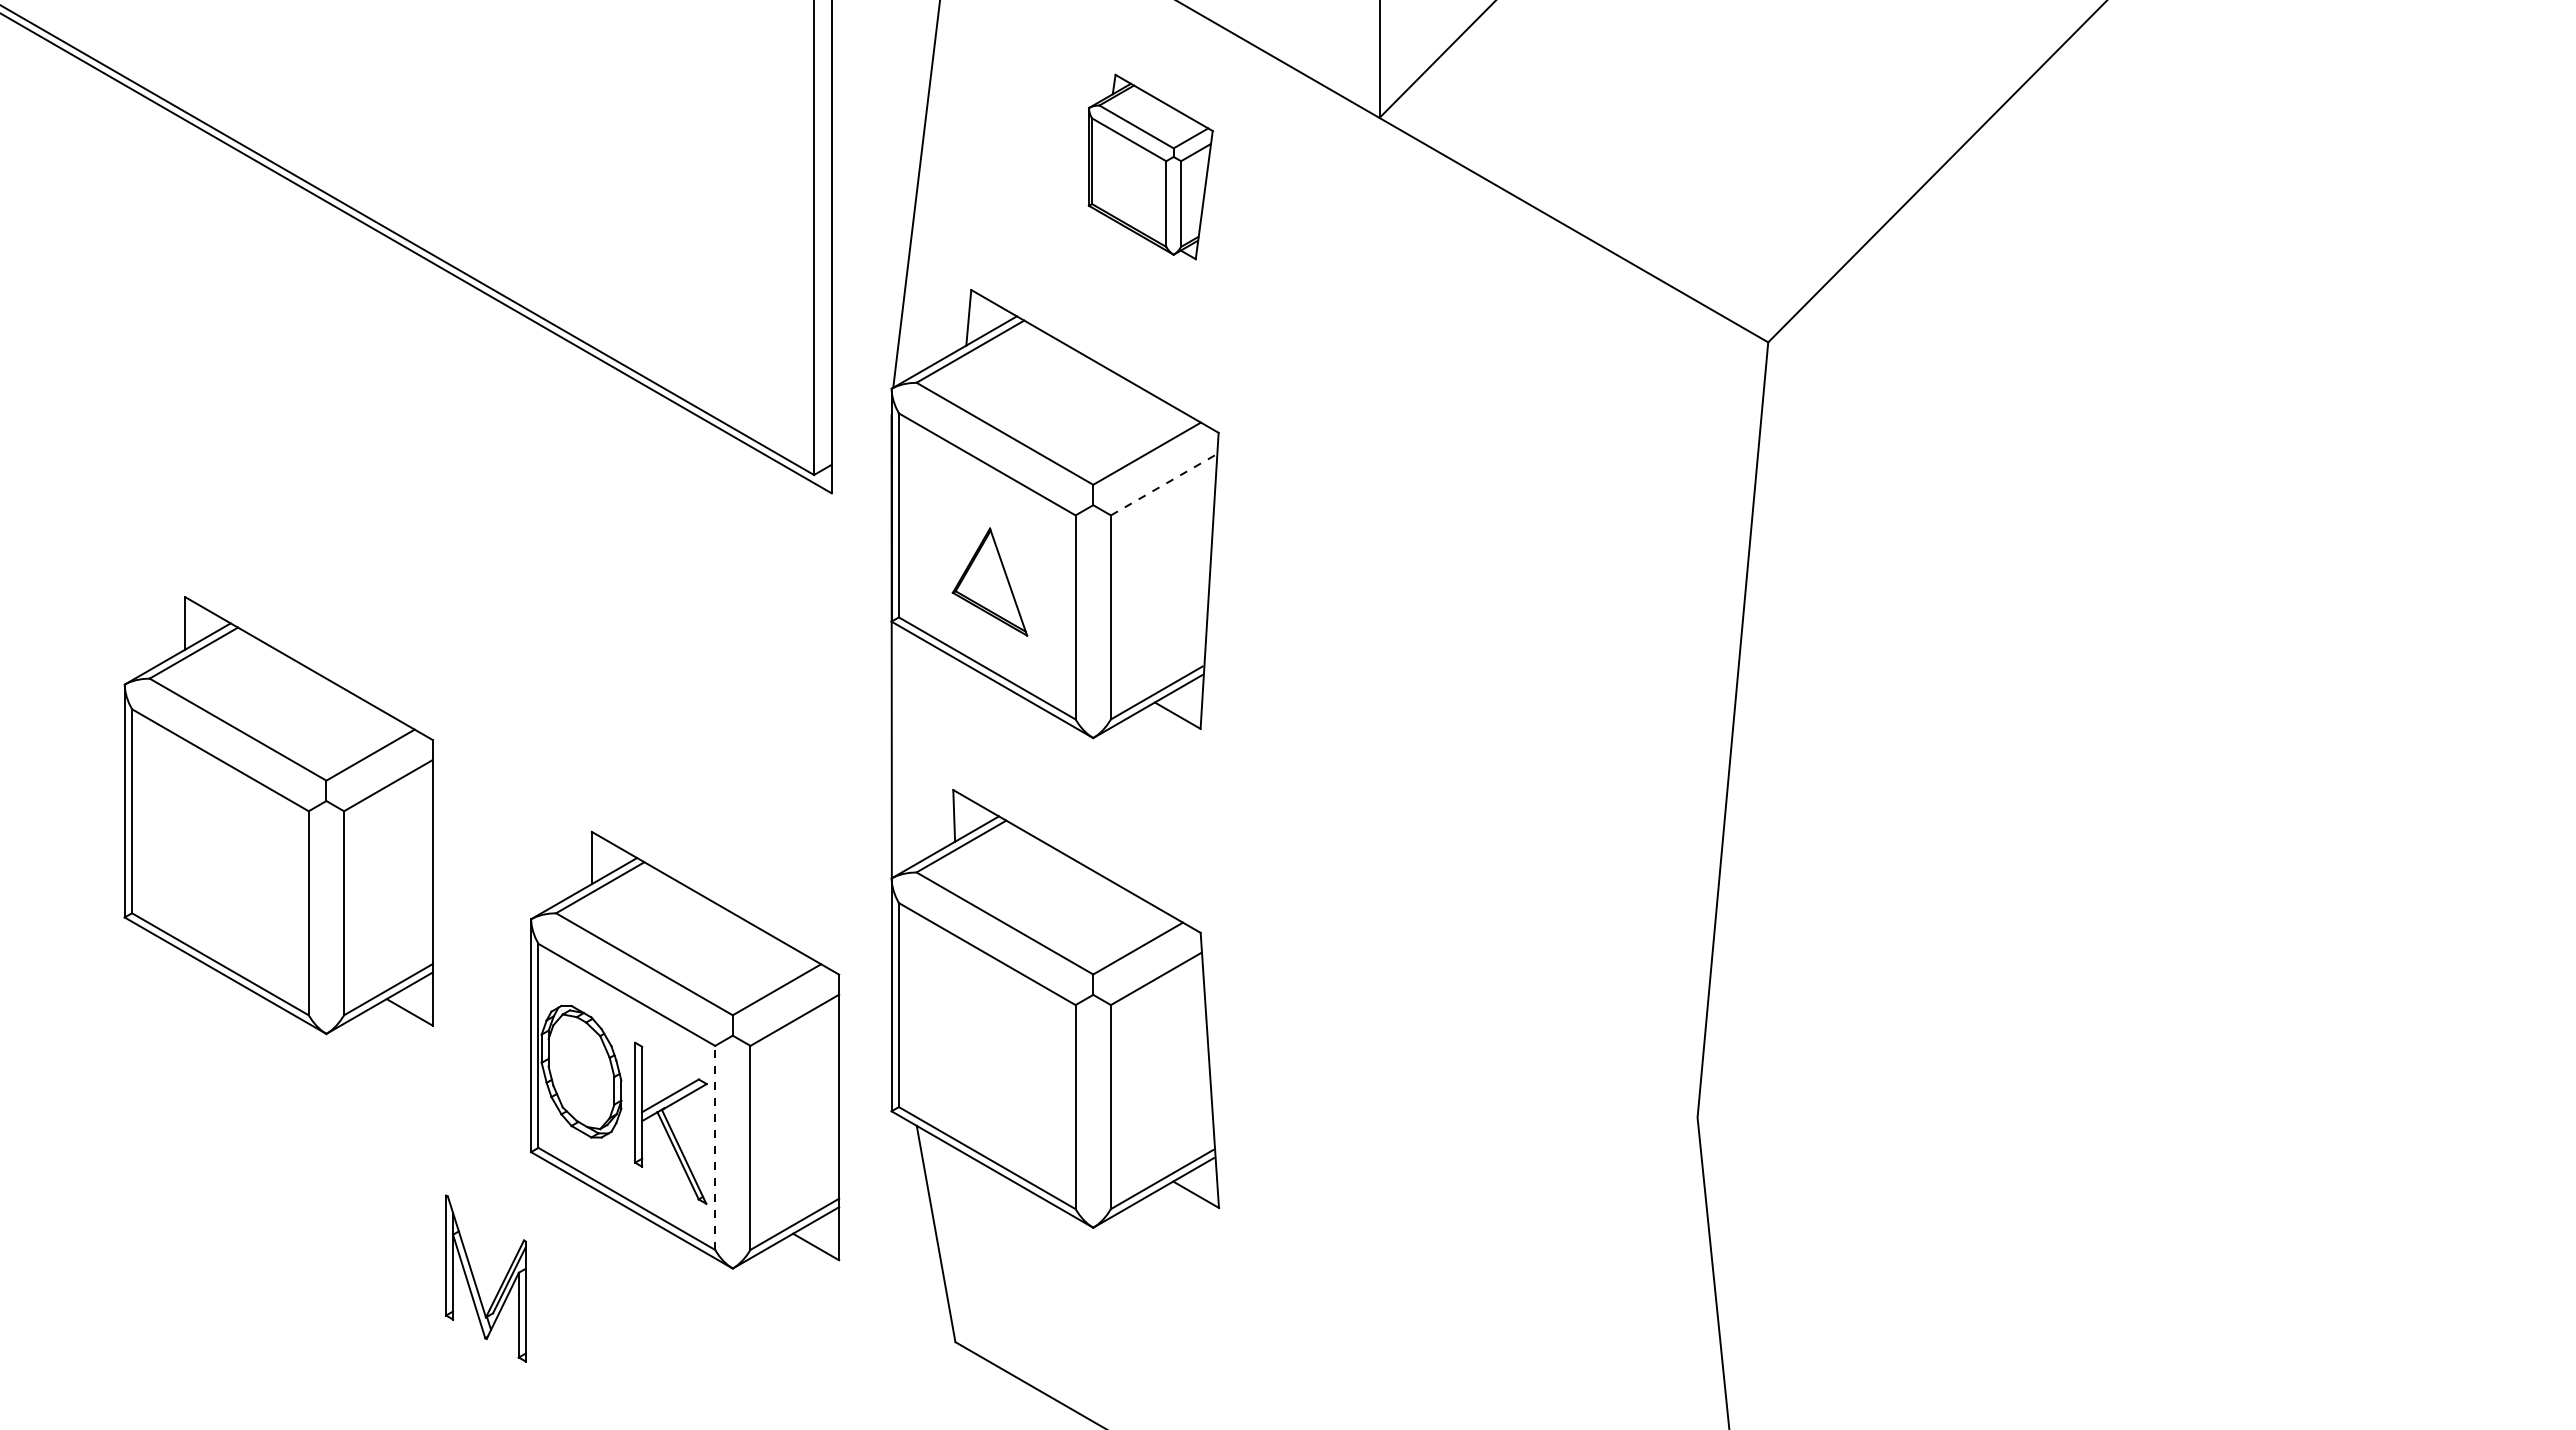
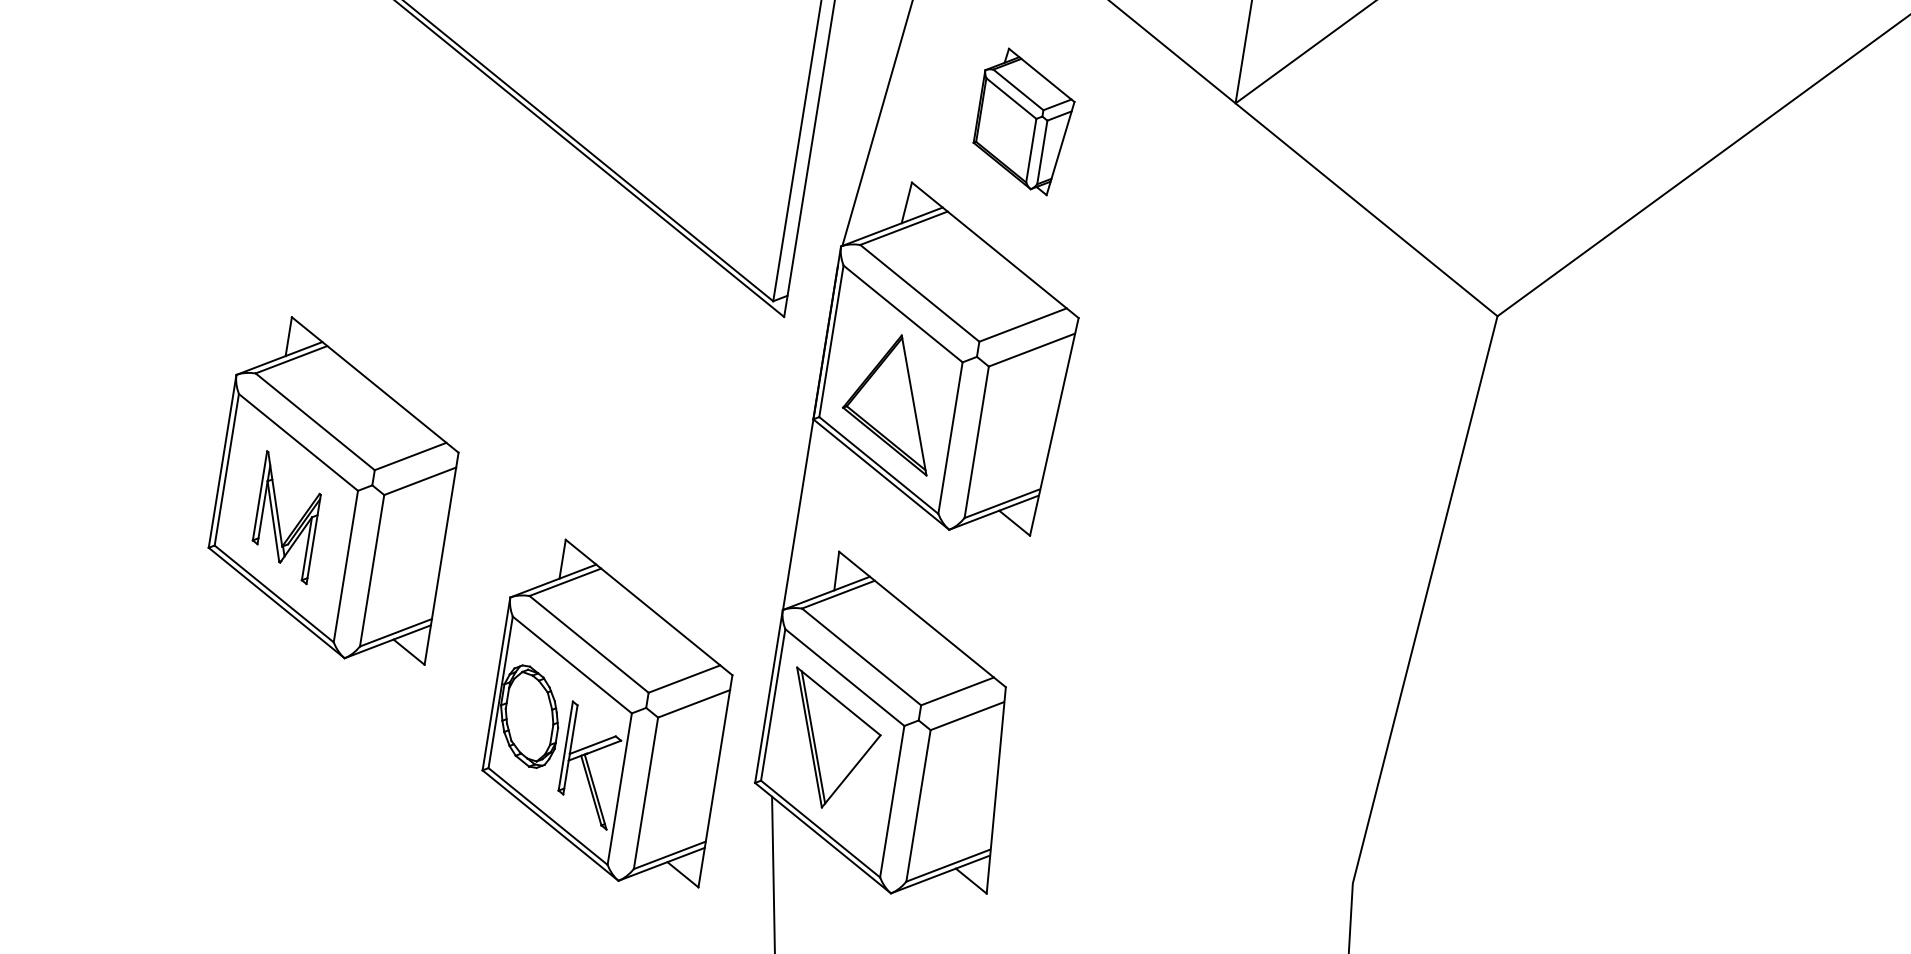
part: (1150, 166) -> (1024, 120), moved
line: (1164, 484) -> (1032, 349), dashed -> solid
part: (989, 581) -> (890, 401), size x1.67
part: (984, 1039) -> (832, 740), added
line: (715, 1147) -> (620, 788), dashed -> solid
part: (475, 1280) -> (278, 517), moved

